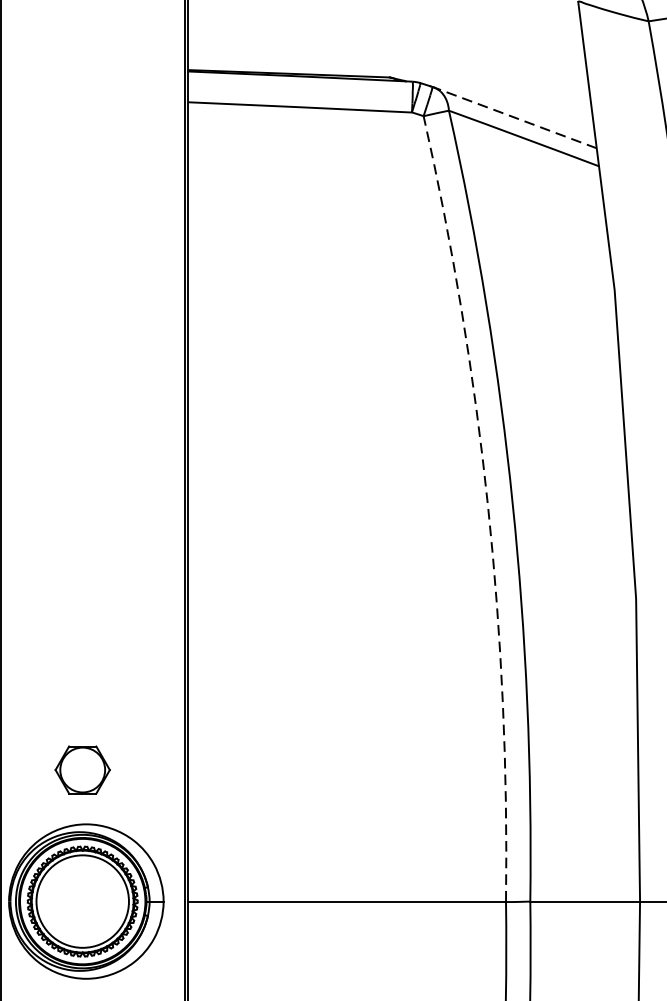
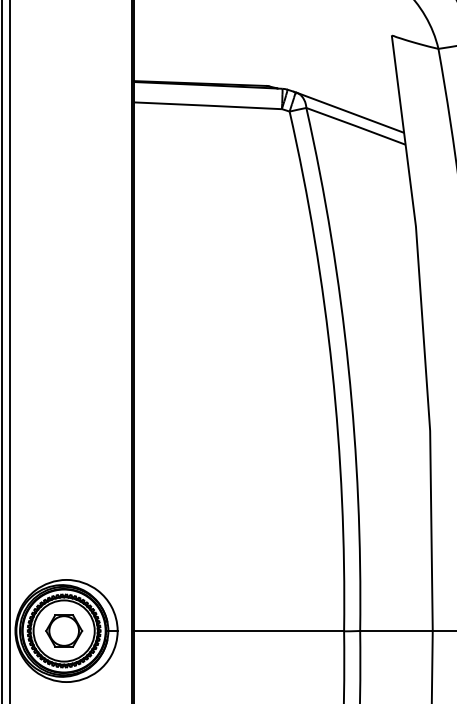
line: (512, 117) -> (348, 112), dashed -> solid
arc: (488, 506) -> (332, 369), dashed -> solid
part: (83, 769) -> (64, 630), moved

